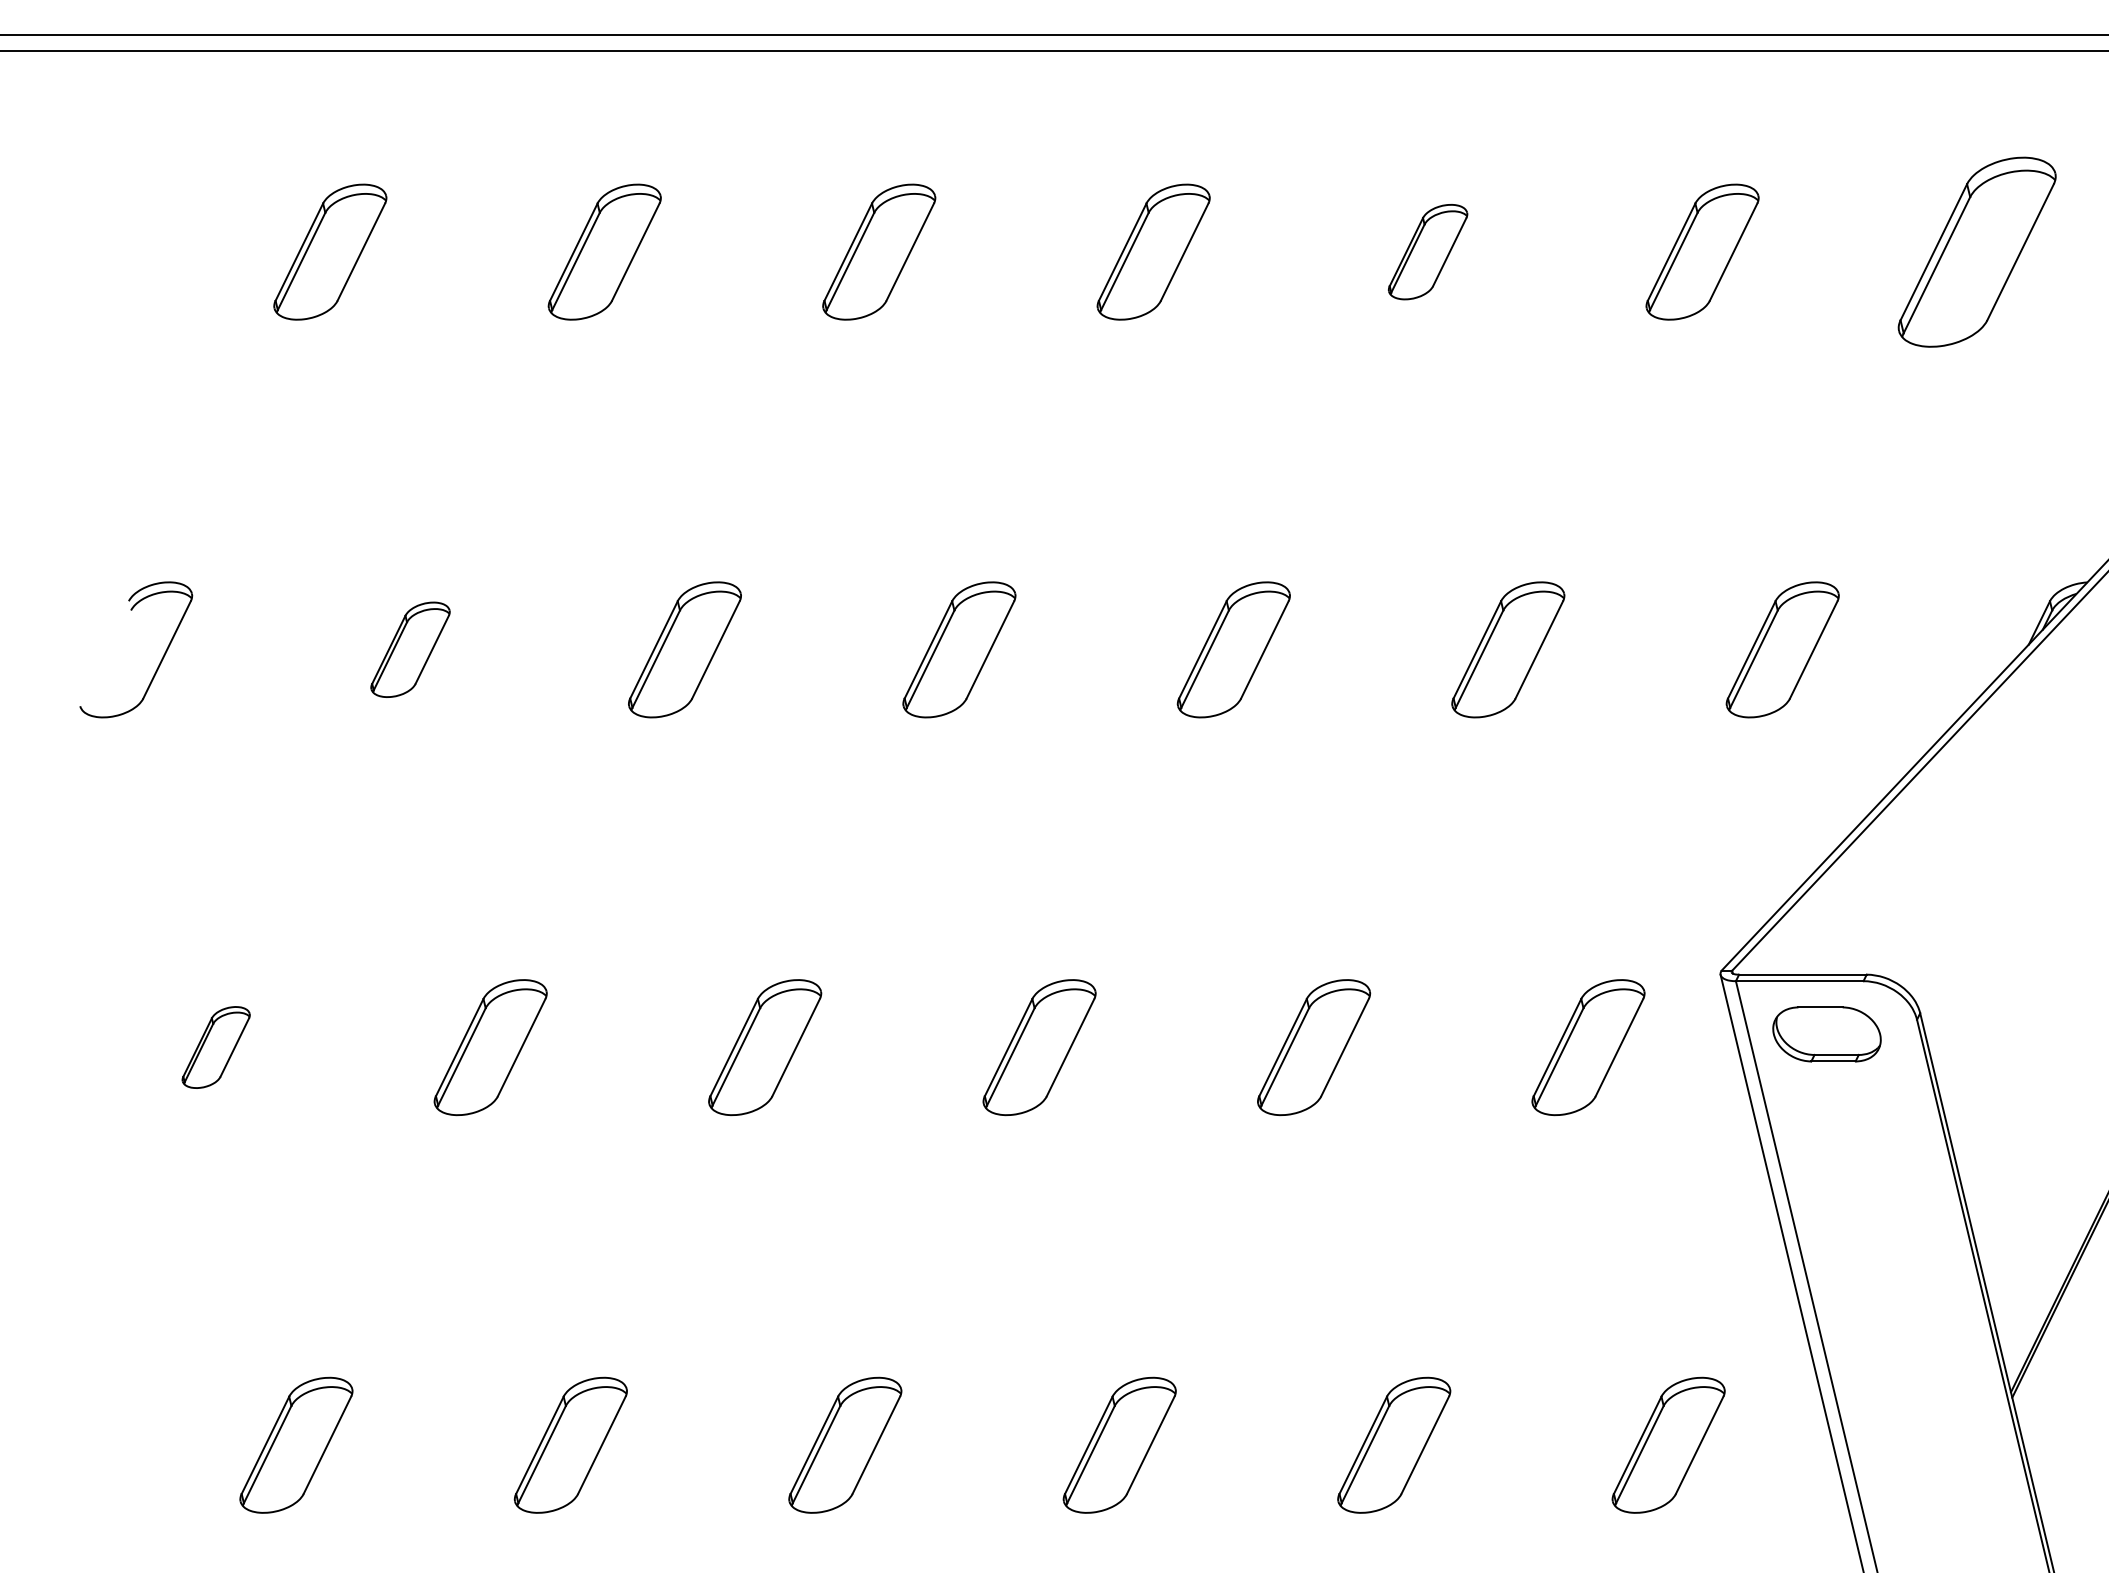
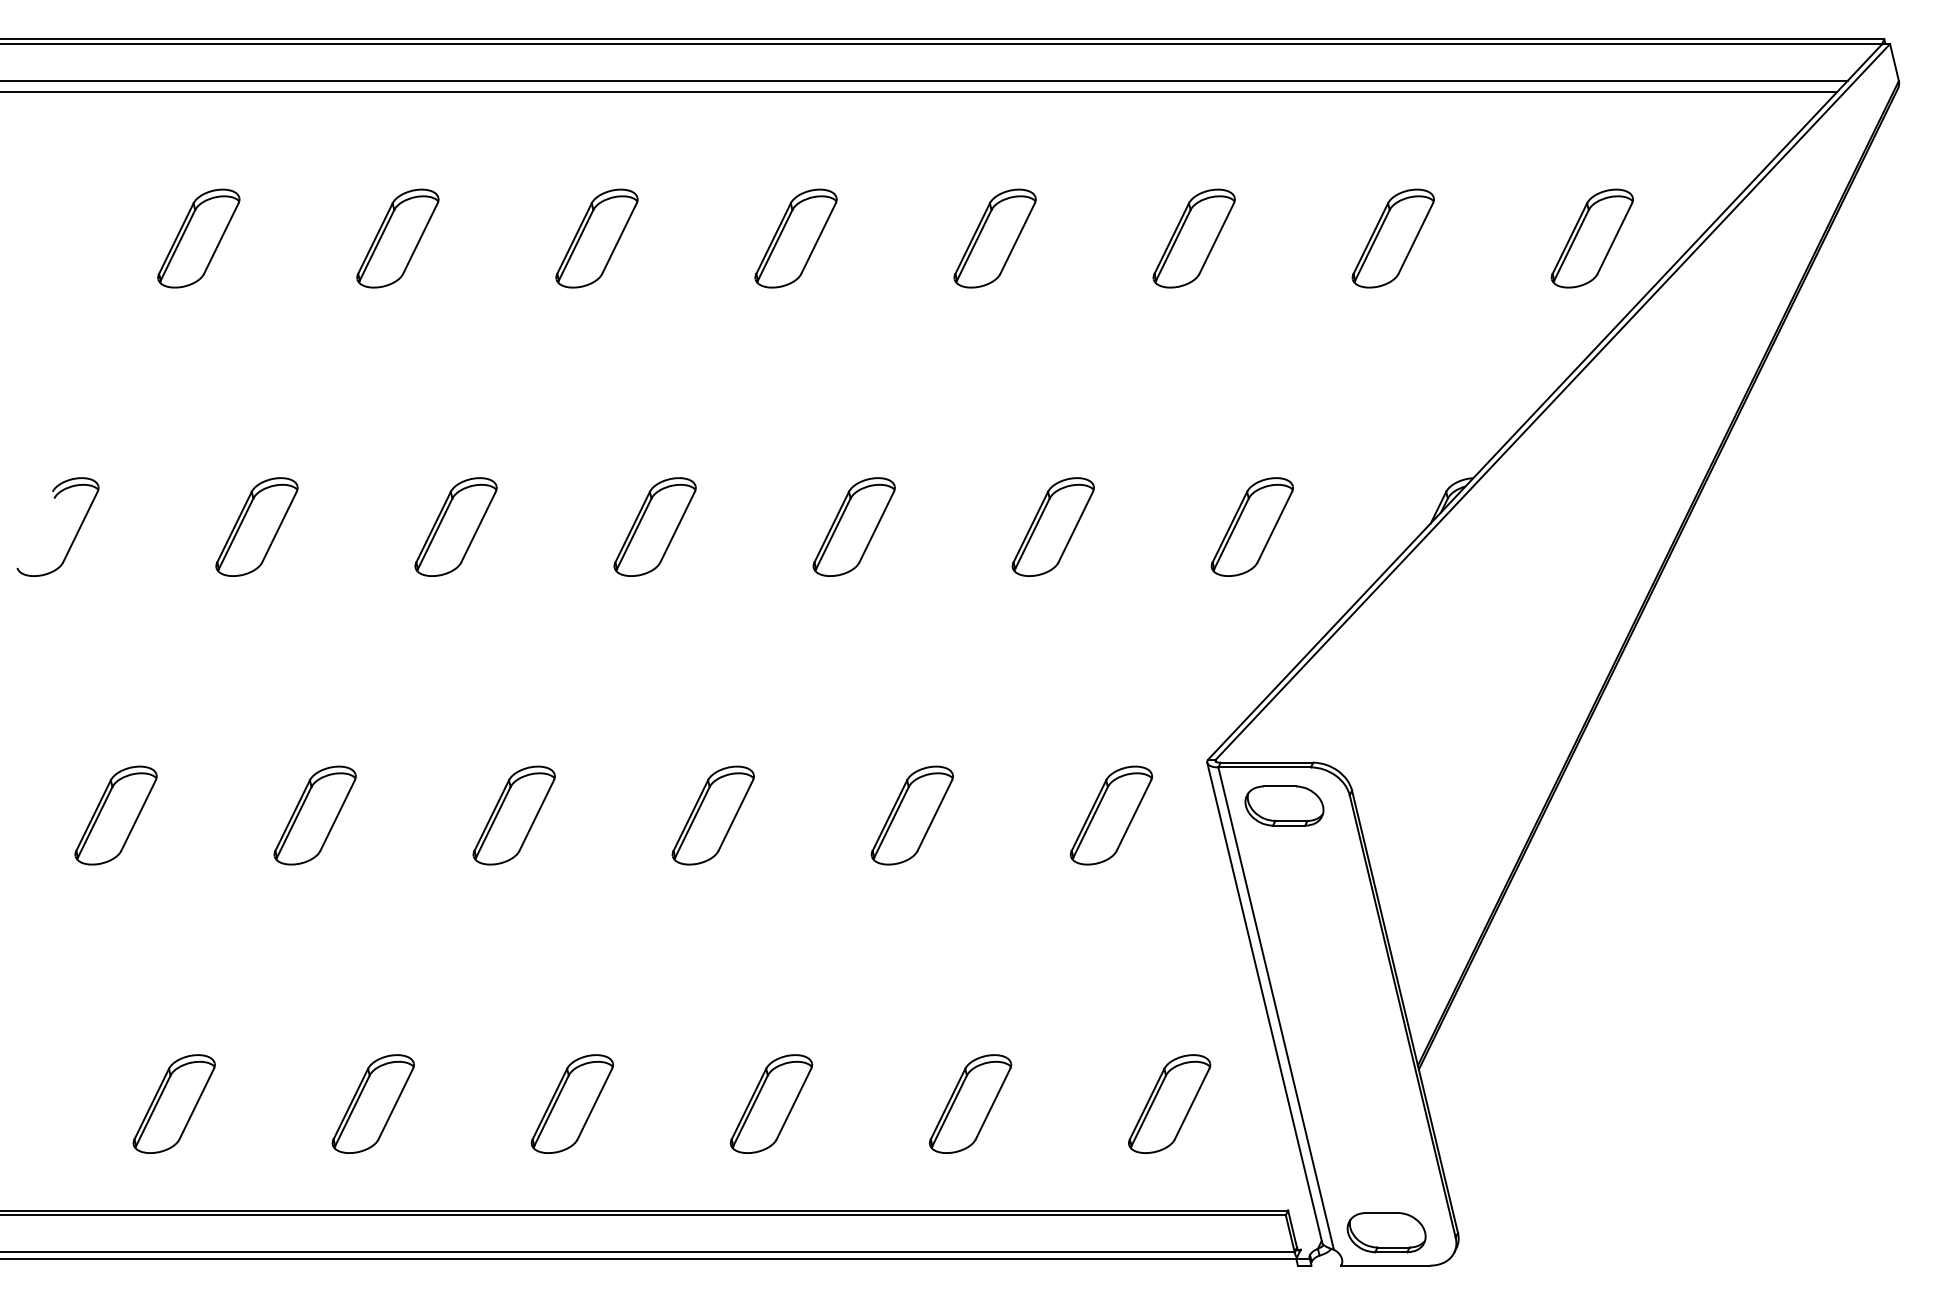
part: (1427, 252) -> (994, 238), size x1.43
part: (1975, 252) -> (1392, 238), size x0.71
part: (409, 649) -> (256, 526), size x1.43
part: (215, 1047) -> (115, 815), size x1.67

